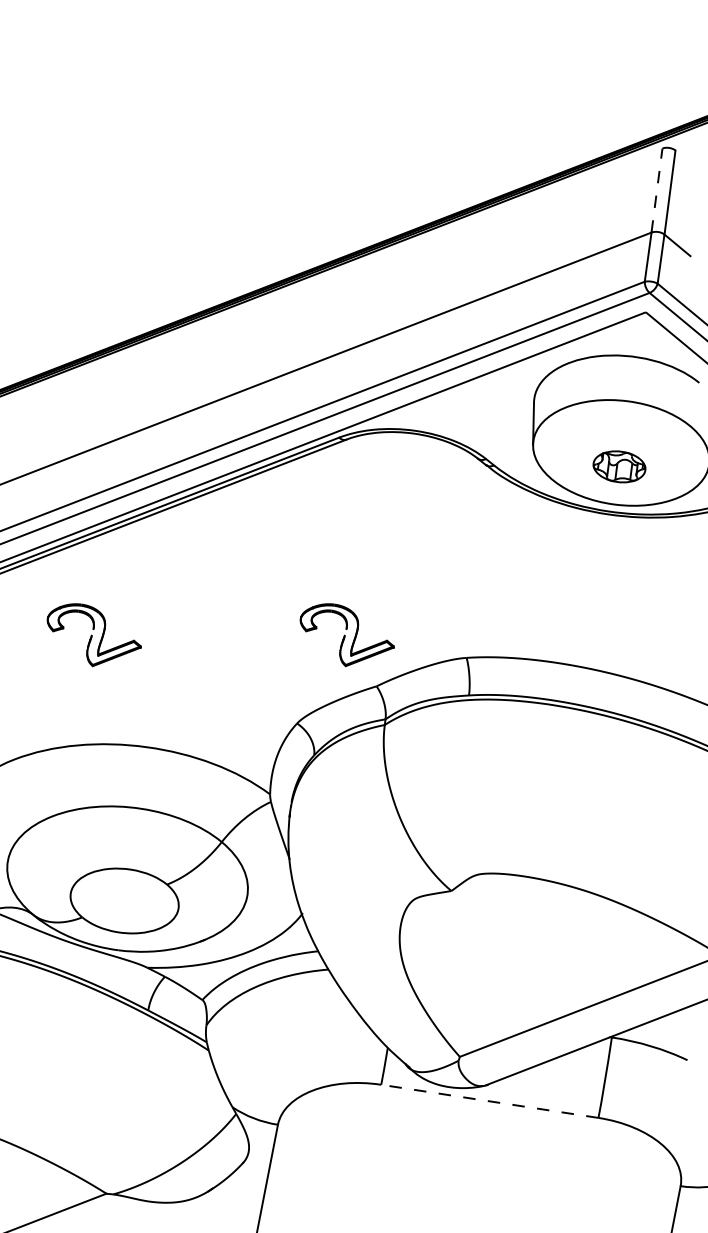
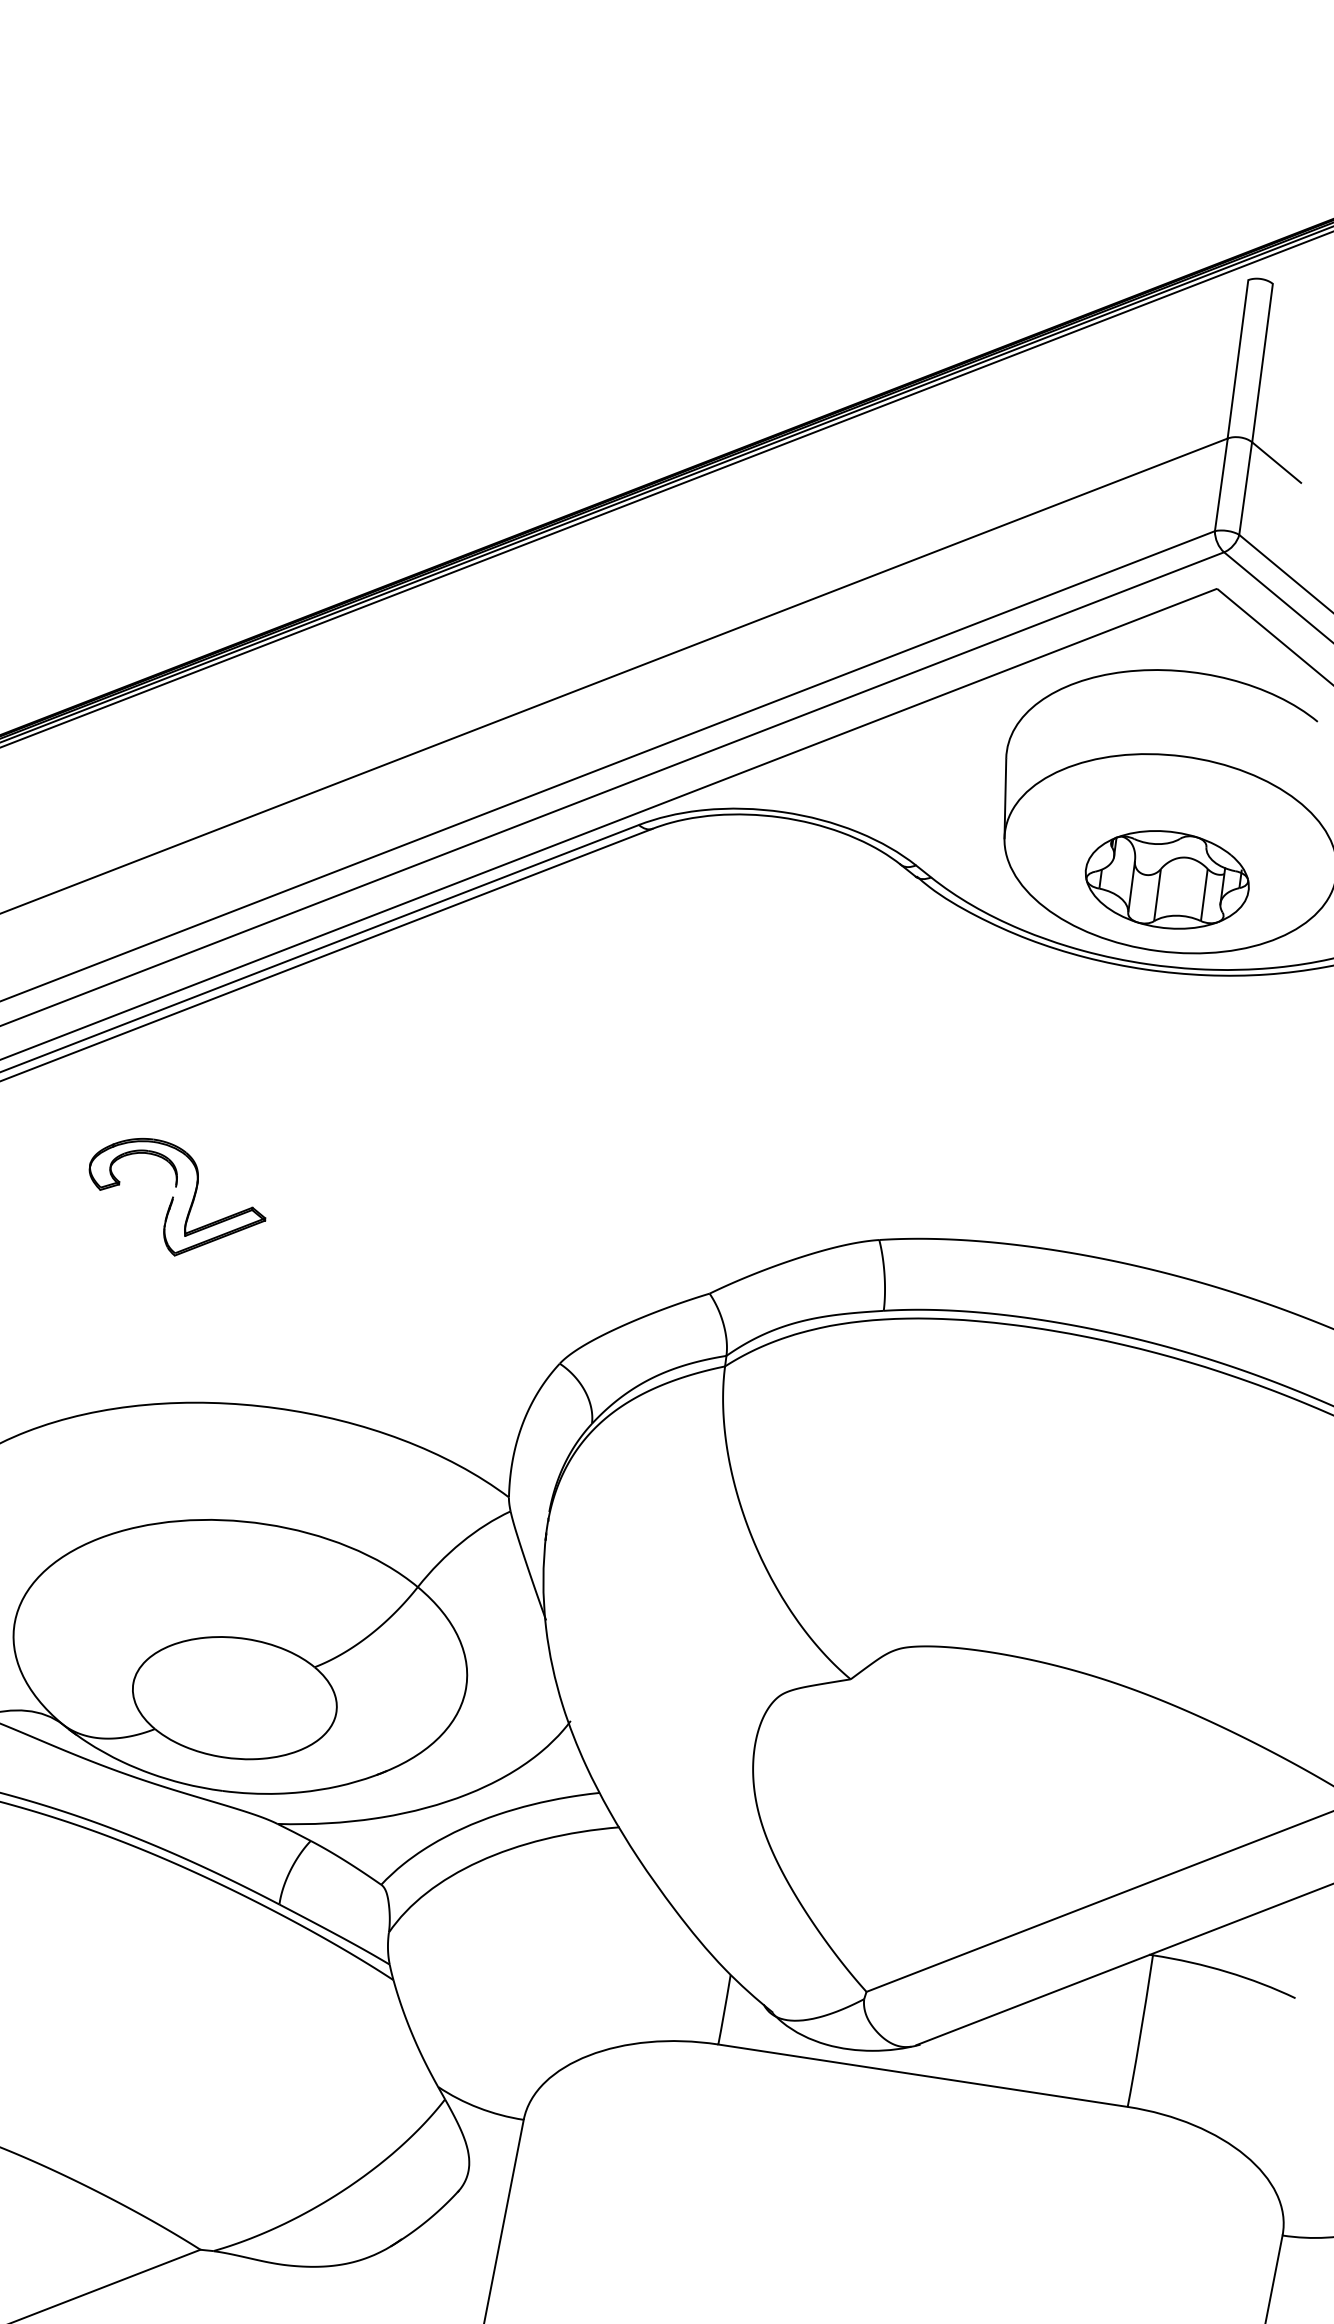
line: (657, 190) -> (1238, 359), dashed -> solid
part: (619, 466) -> (1167, 879), size x1.67
part: (346, 635) -> (652, 1197), removed
line: (489, 1101) -> (922, 2075), dashed -> solid

